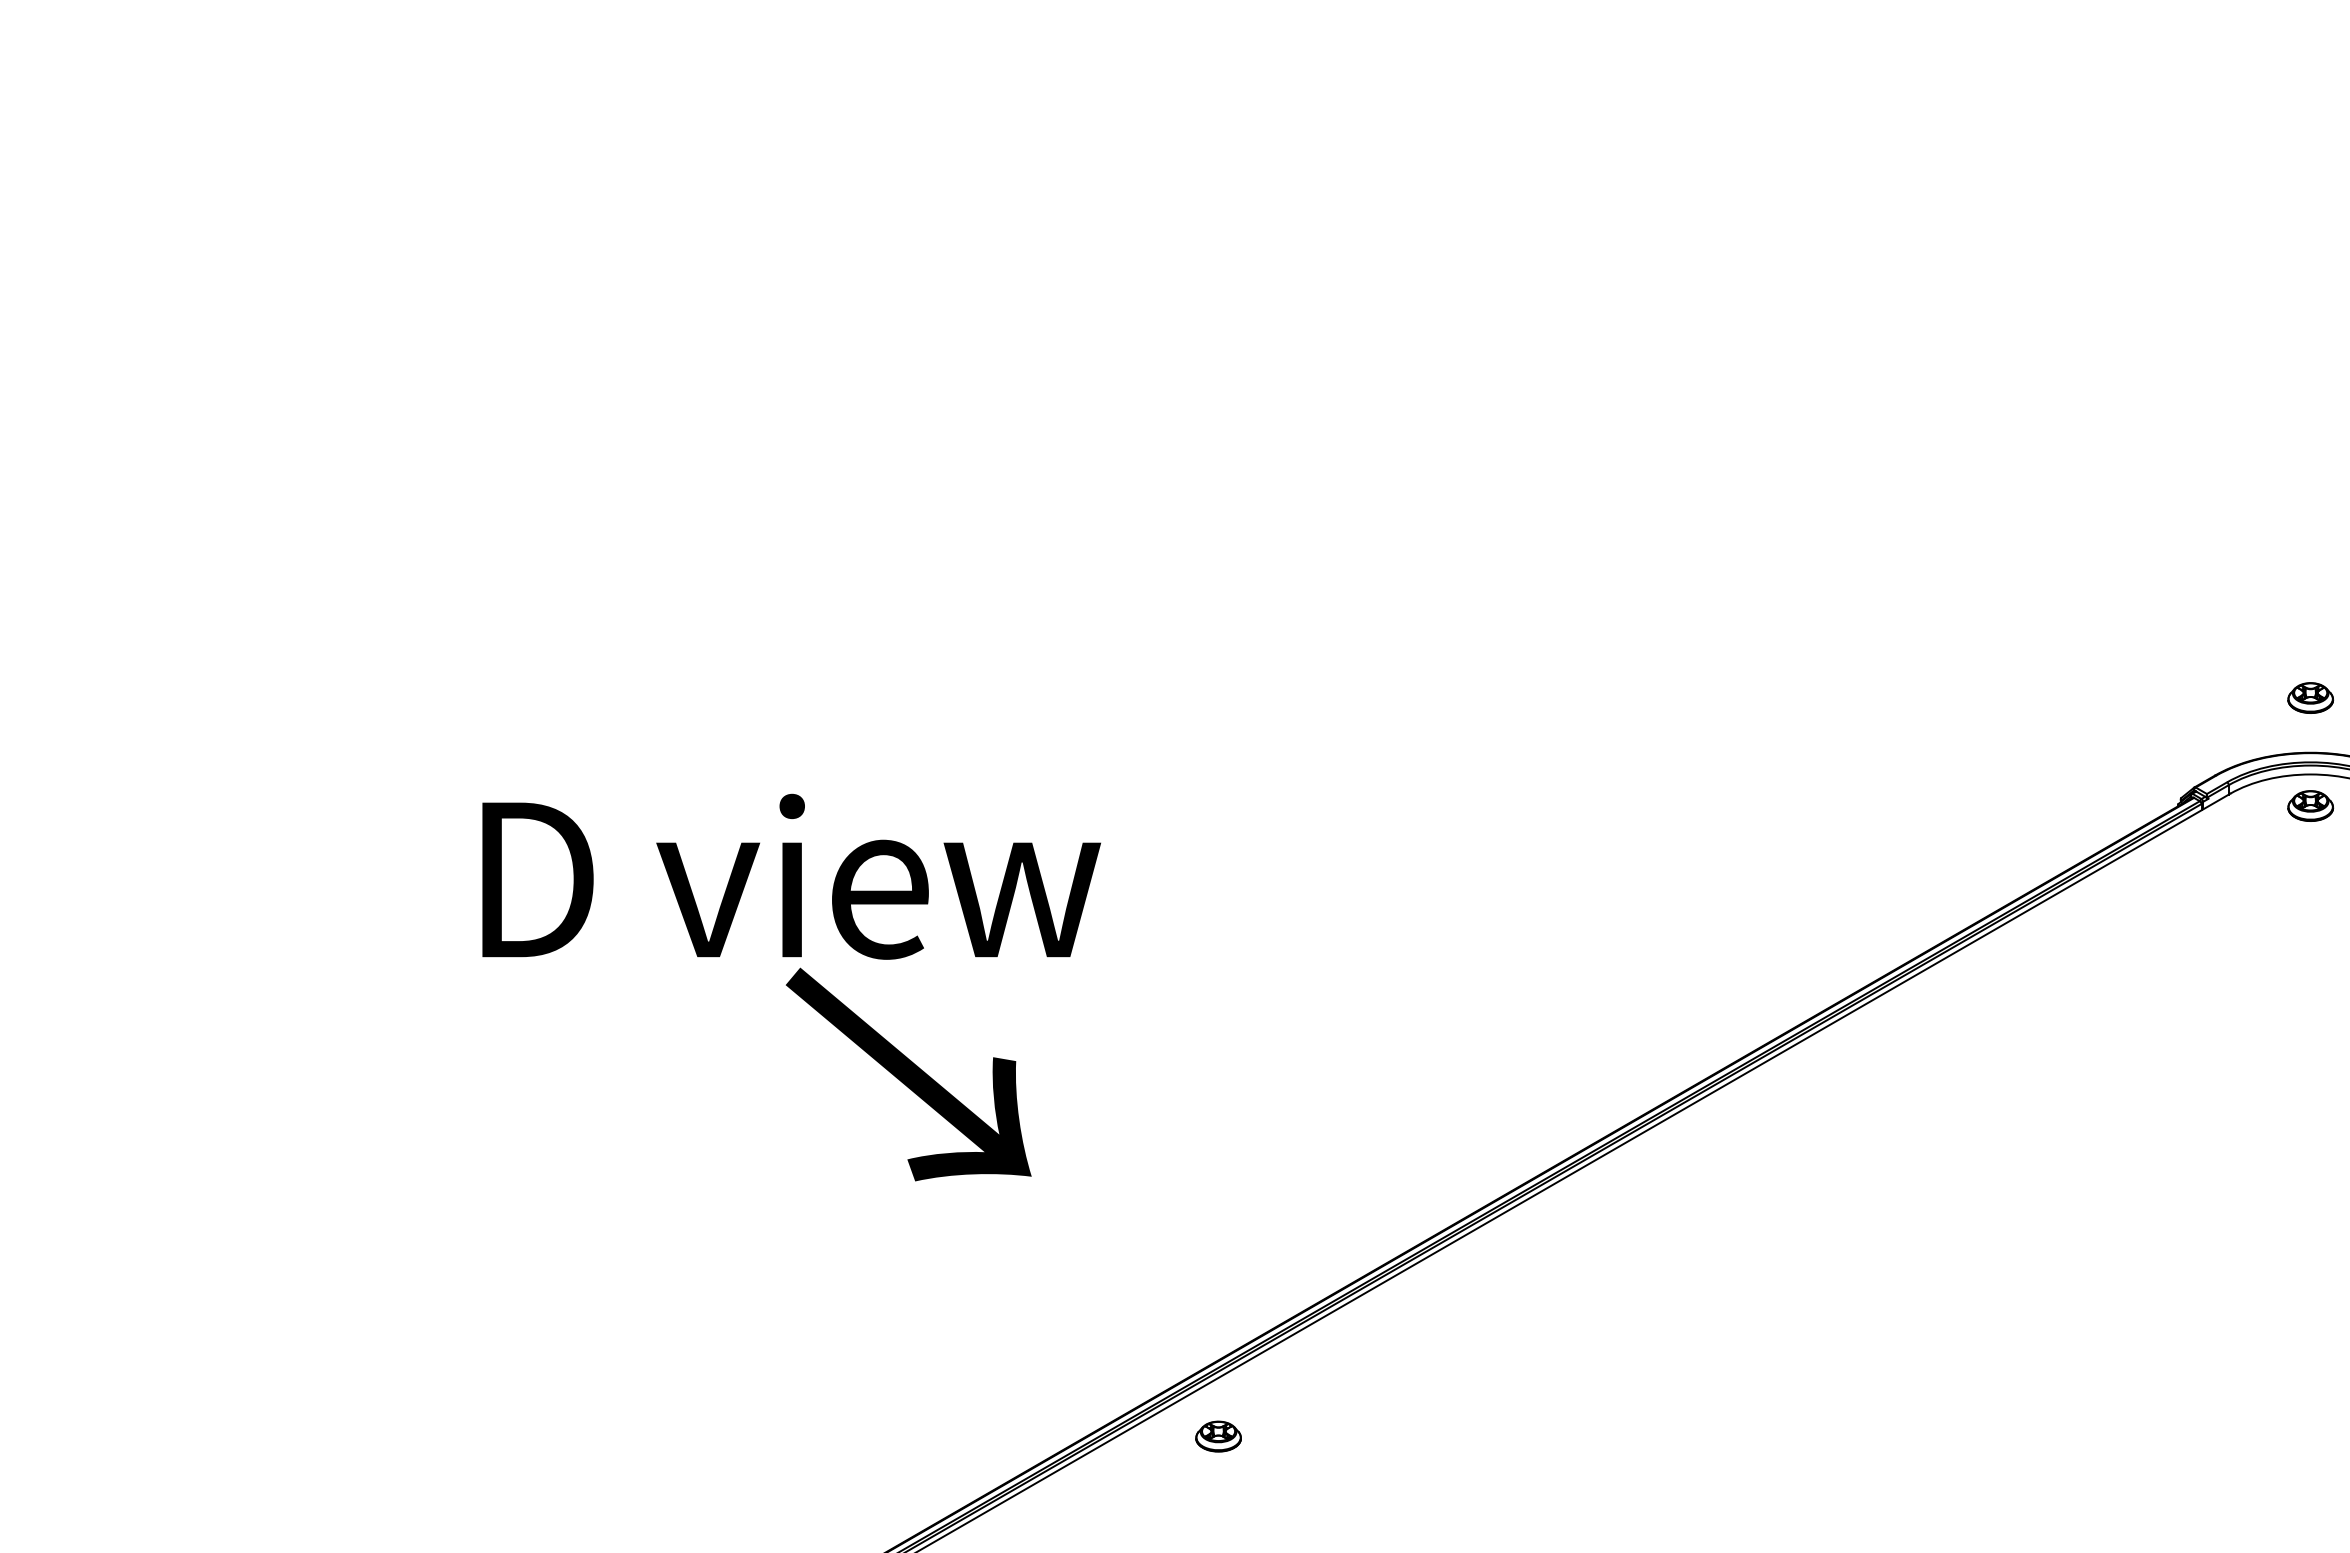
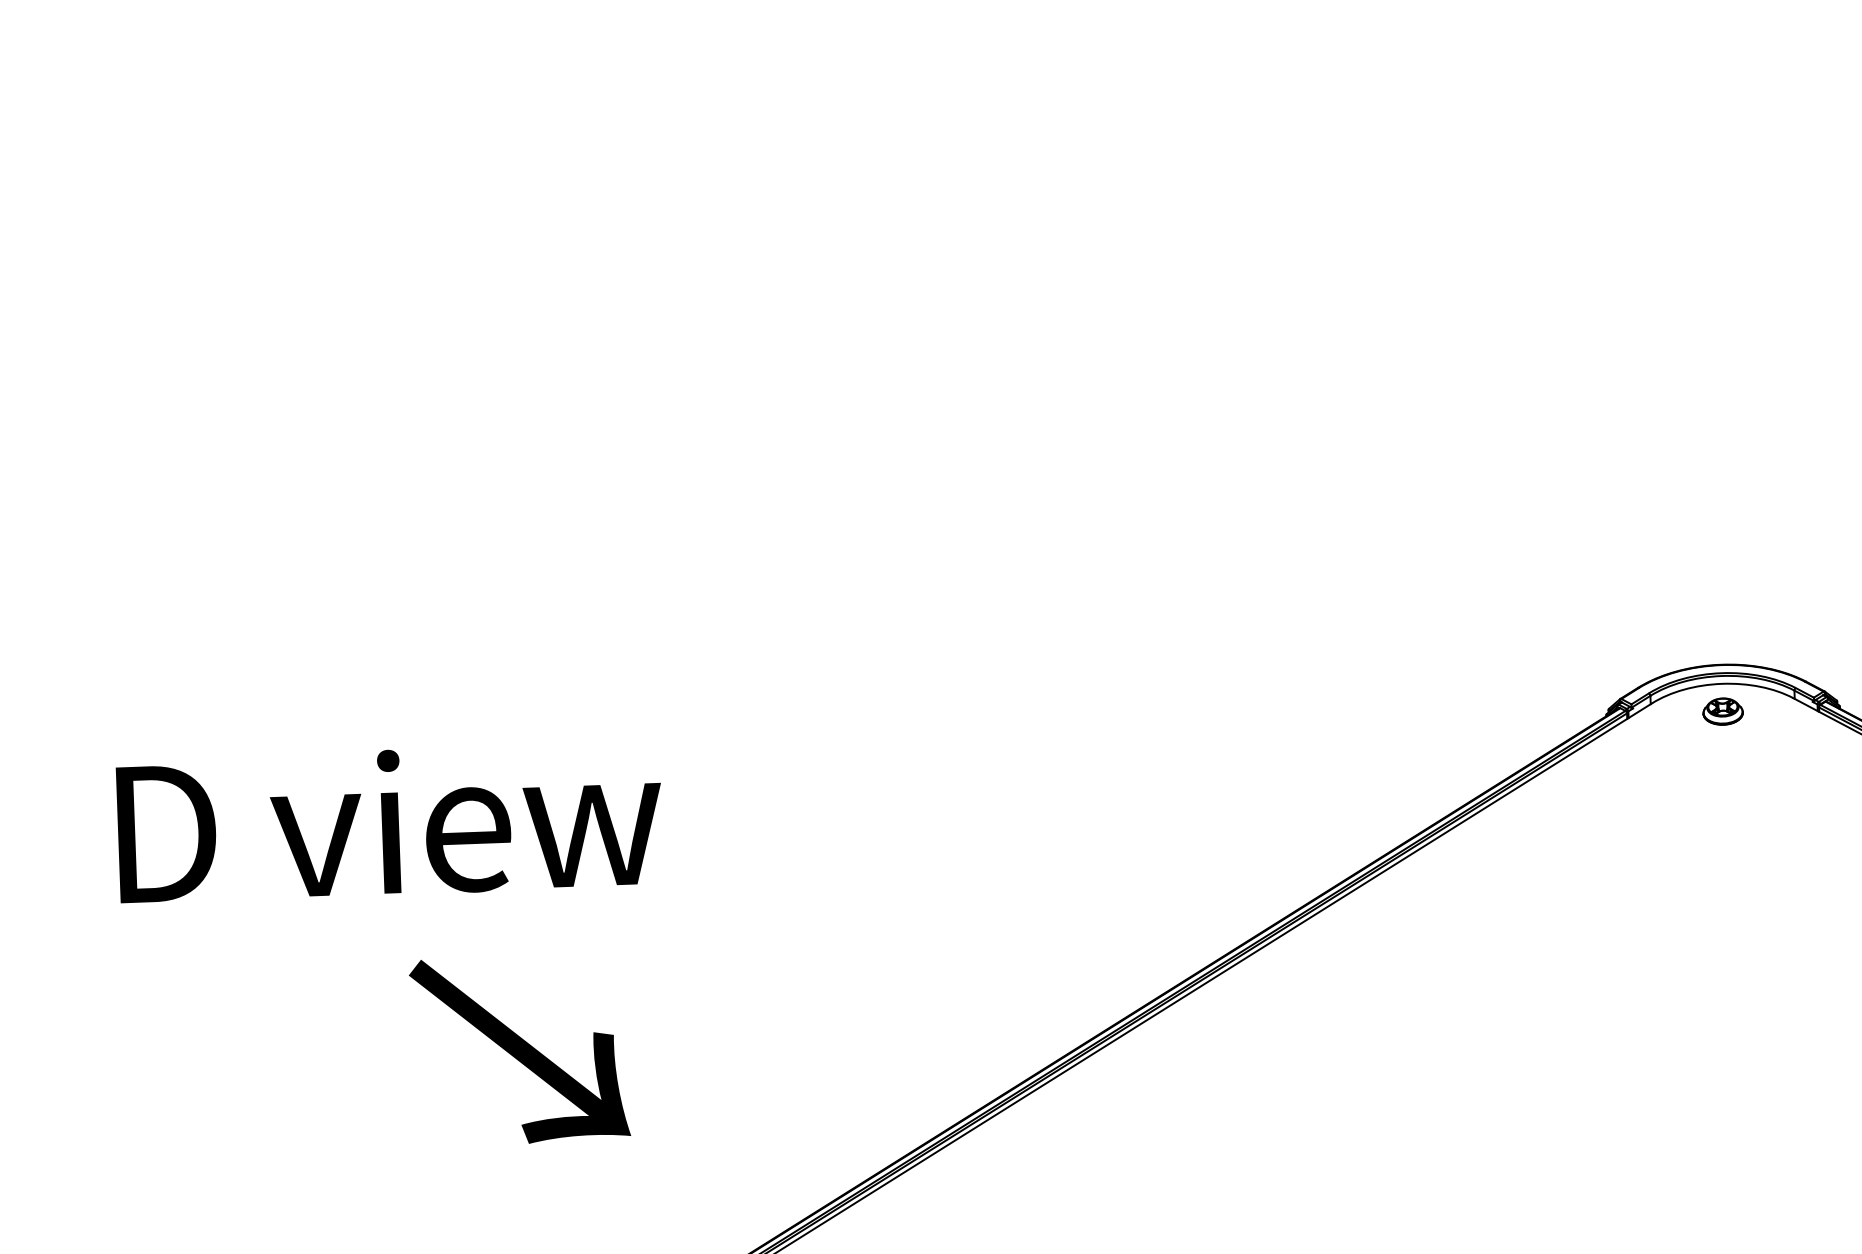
part: (2310, 697) -> (1719, 616), removed
text: (908, 1074) -> (519, 1050), moved

